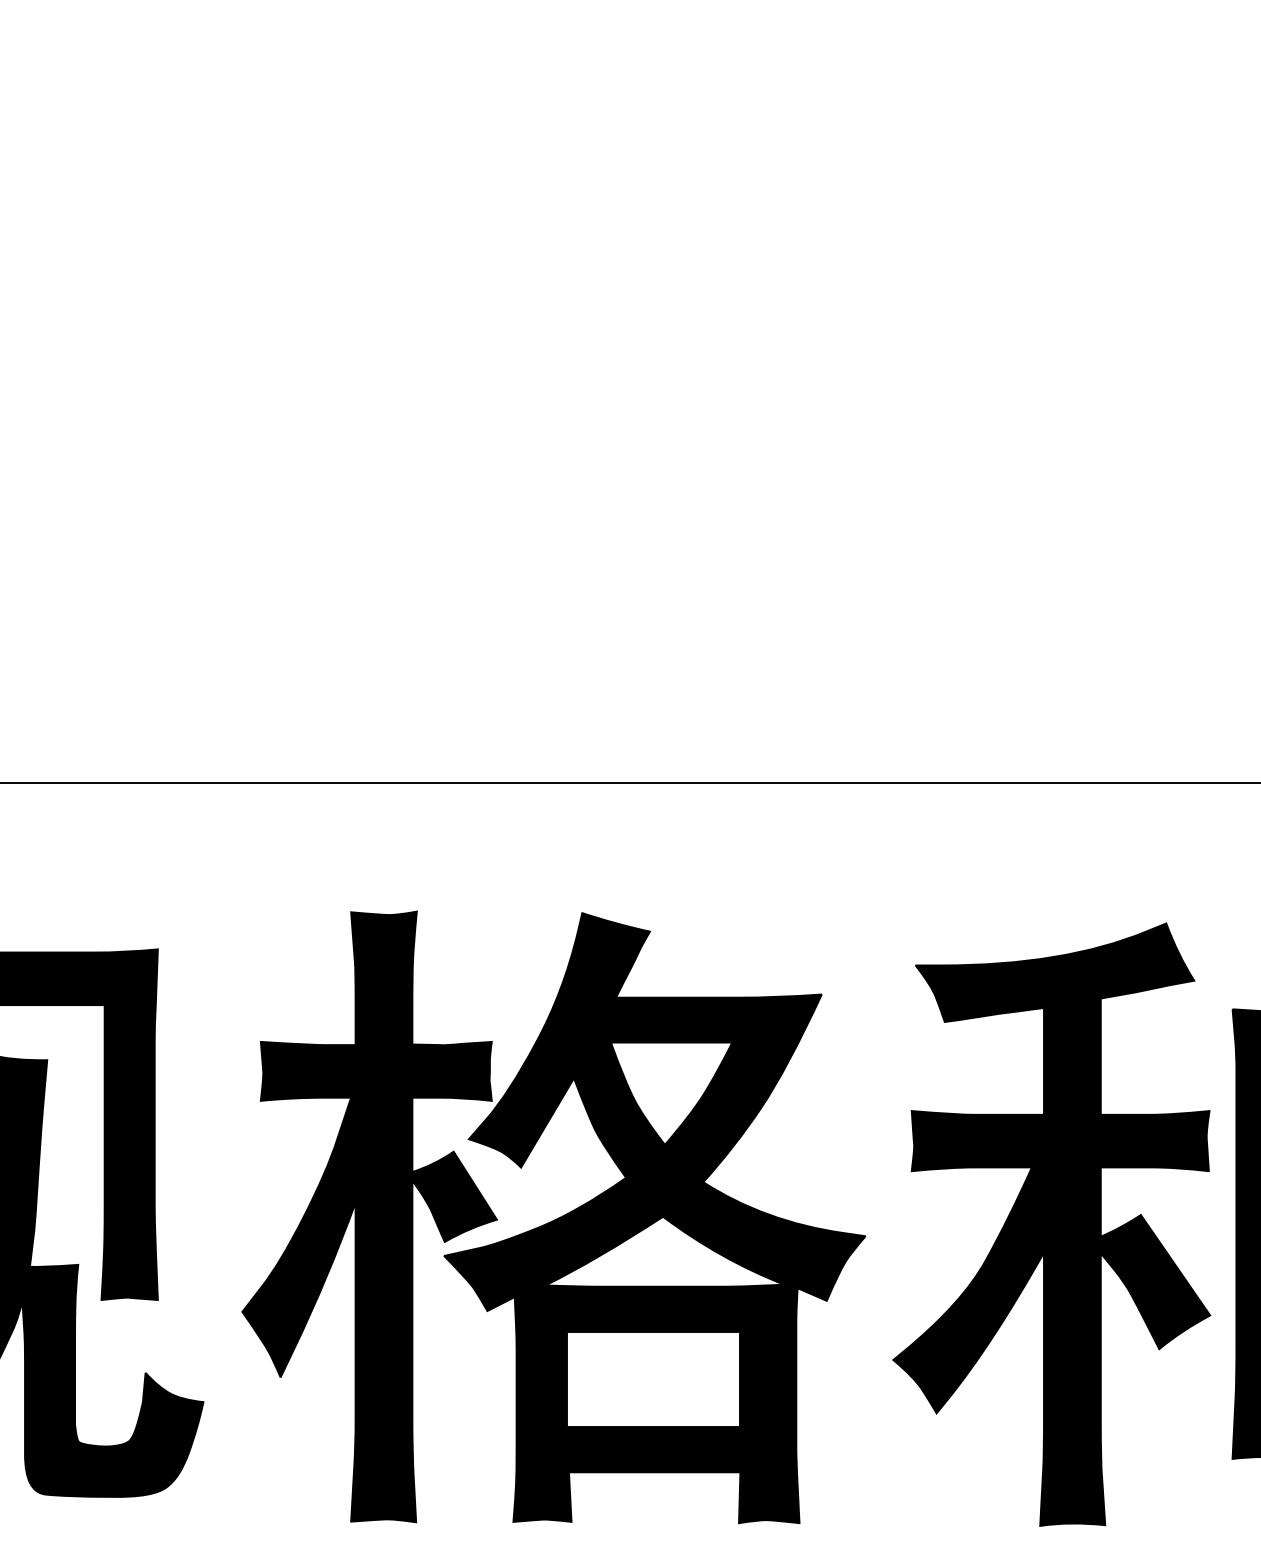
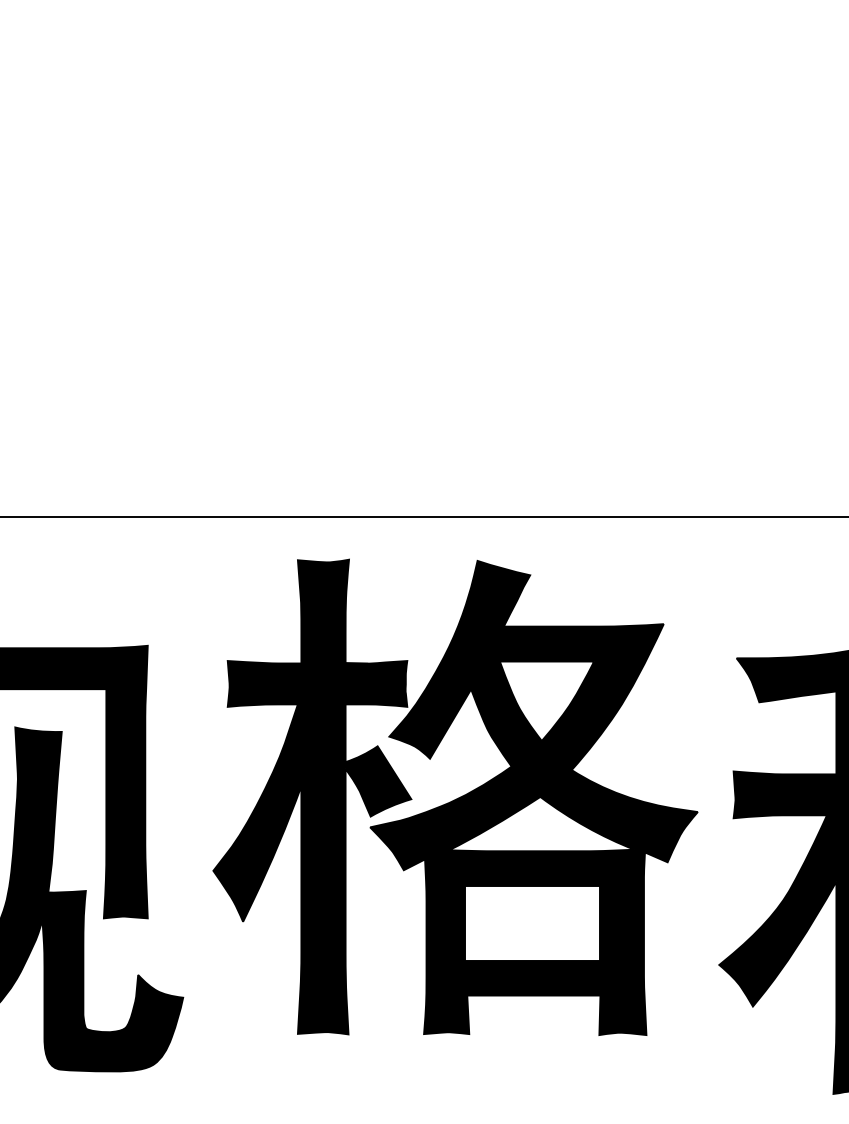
part: (553, 1217) -> (455, 797), moved

